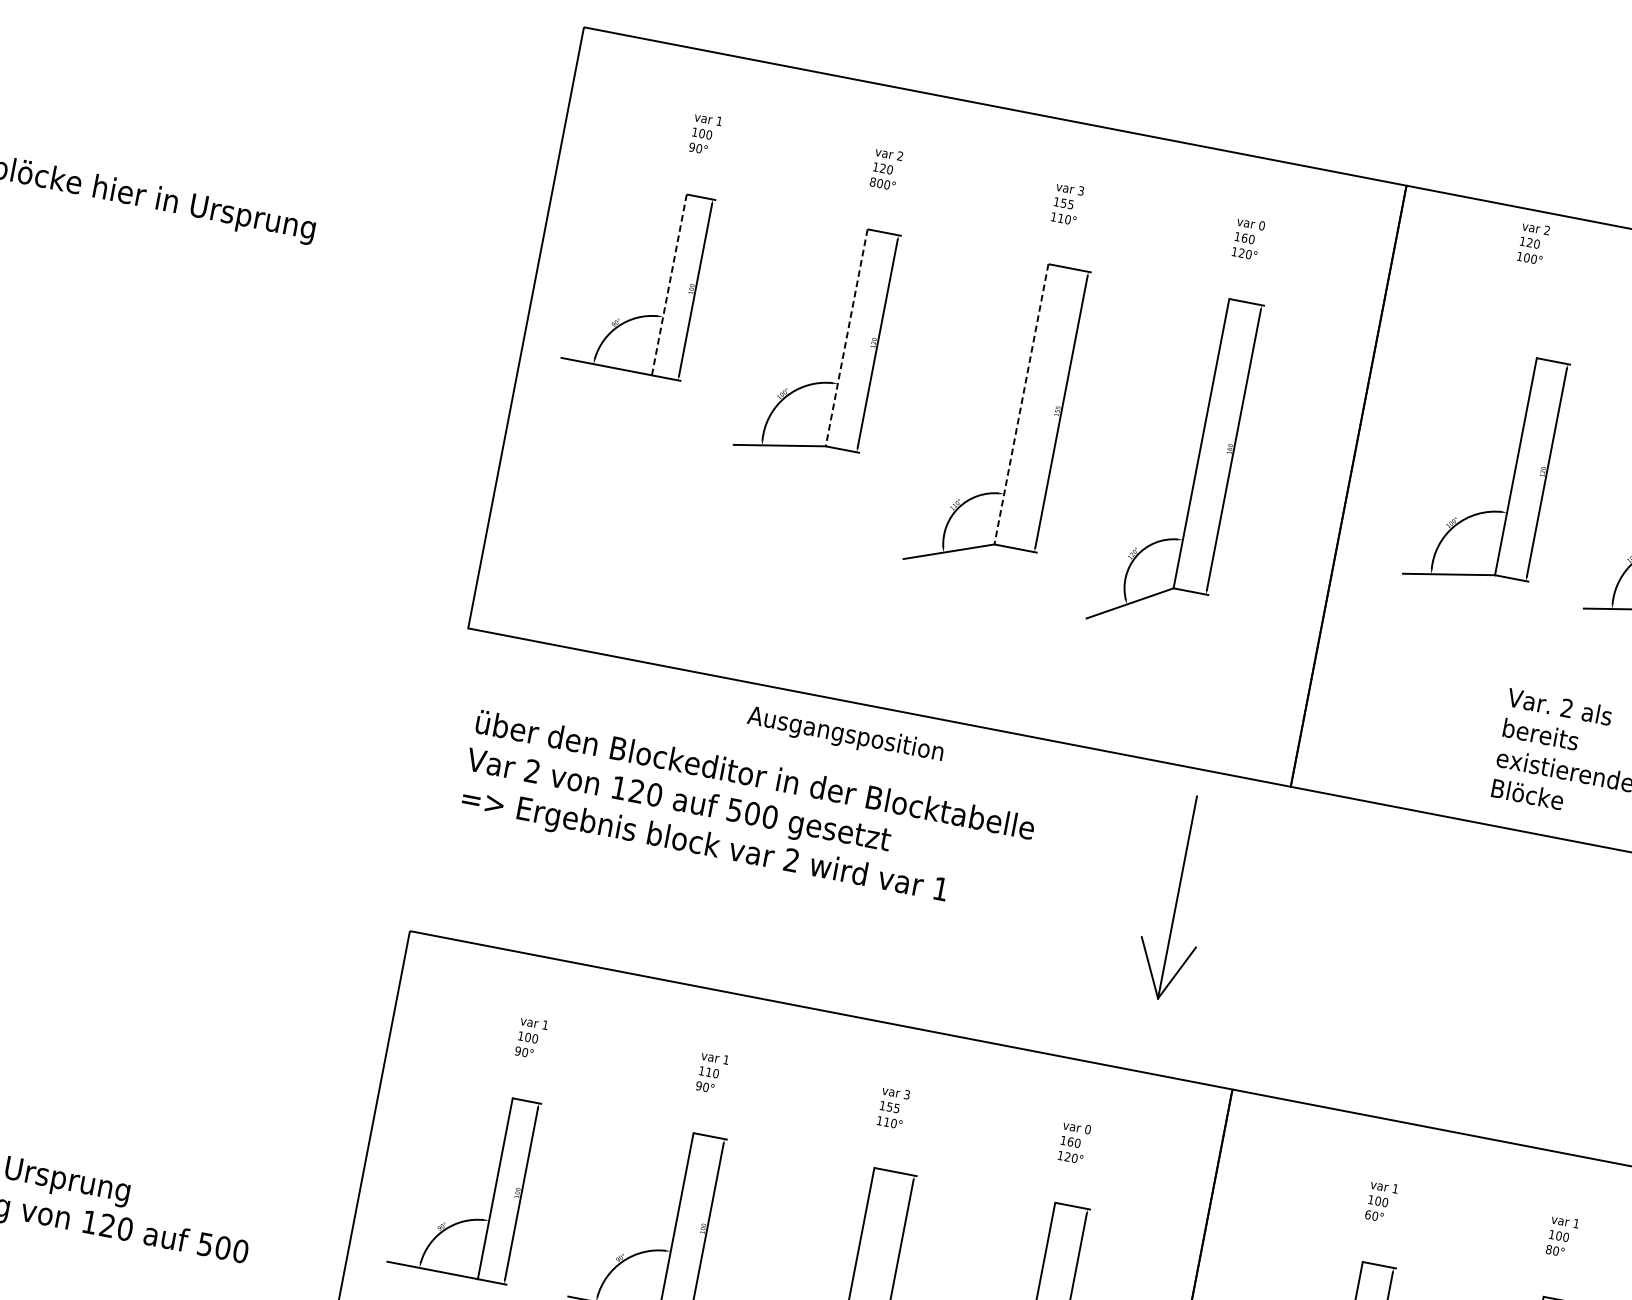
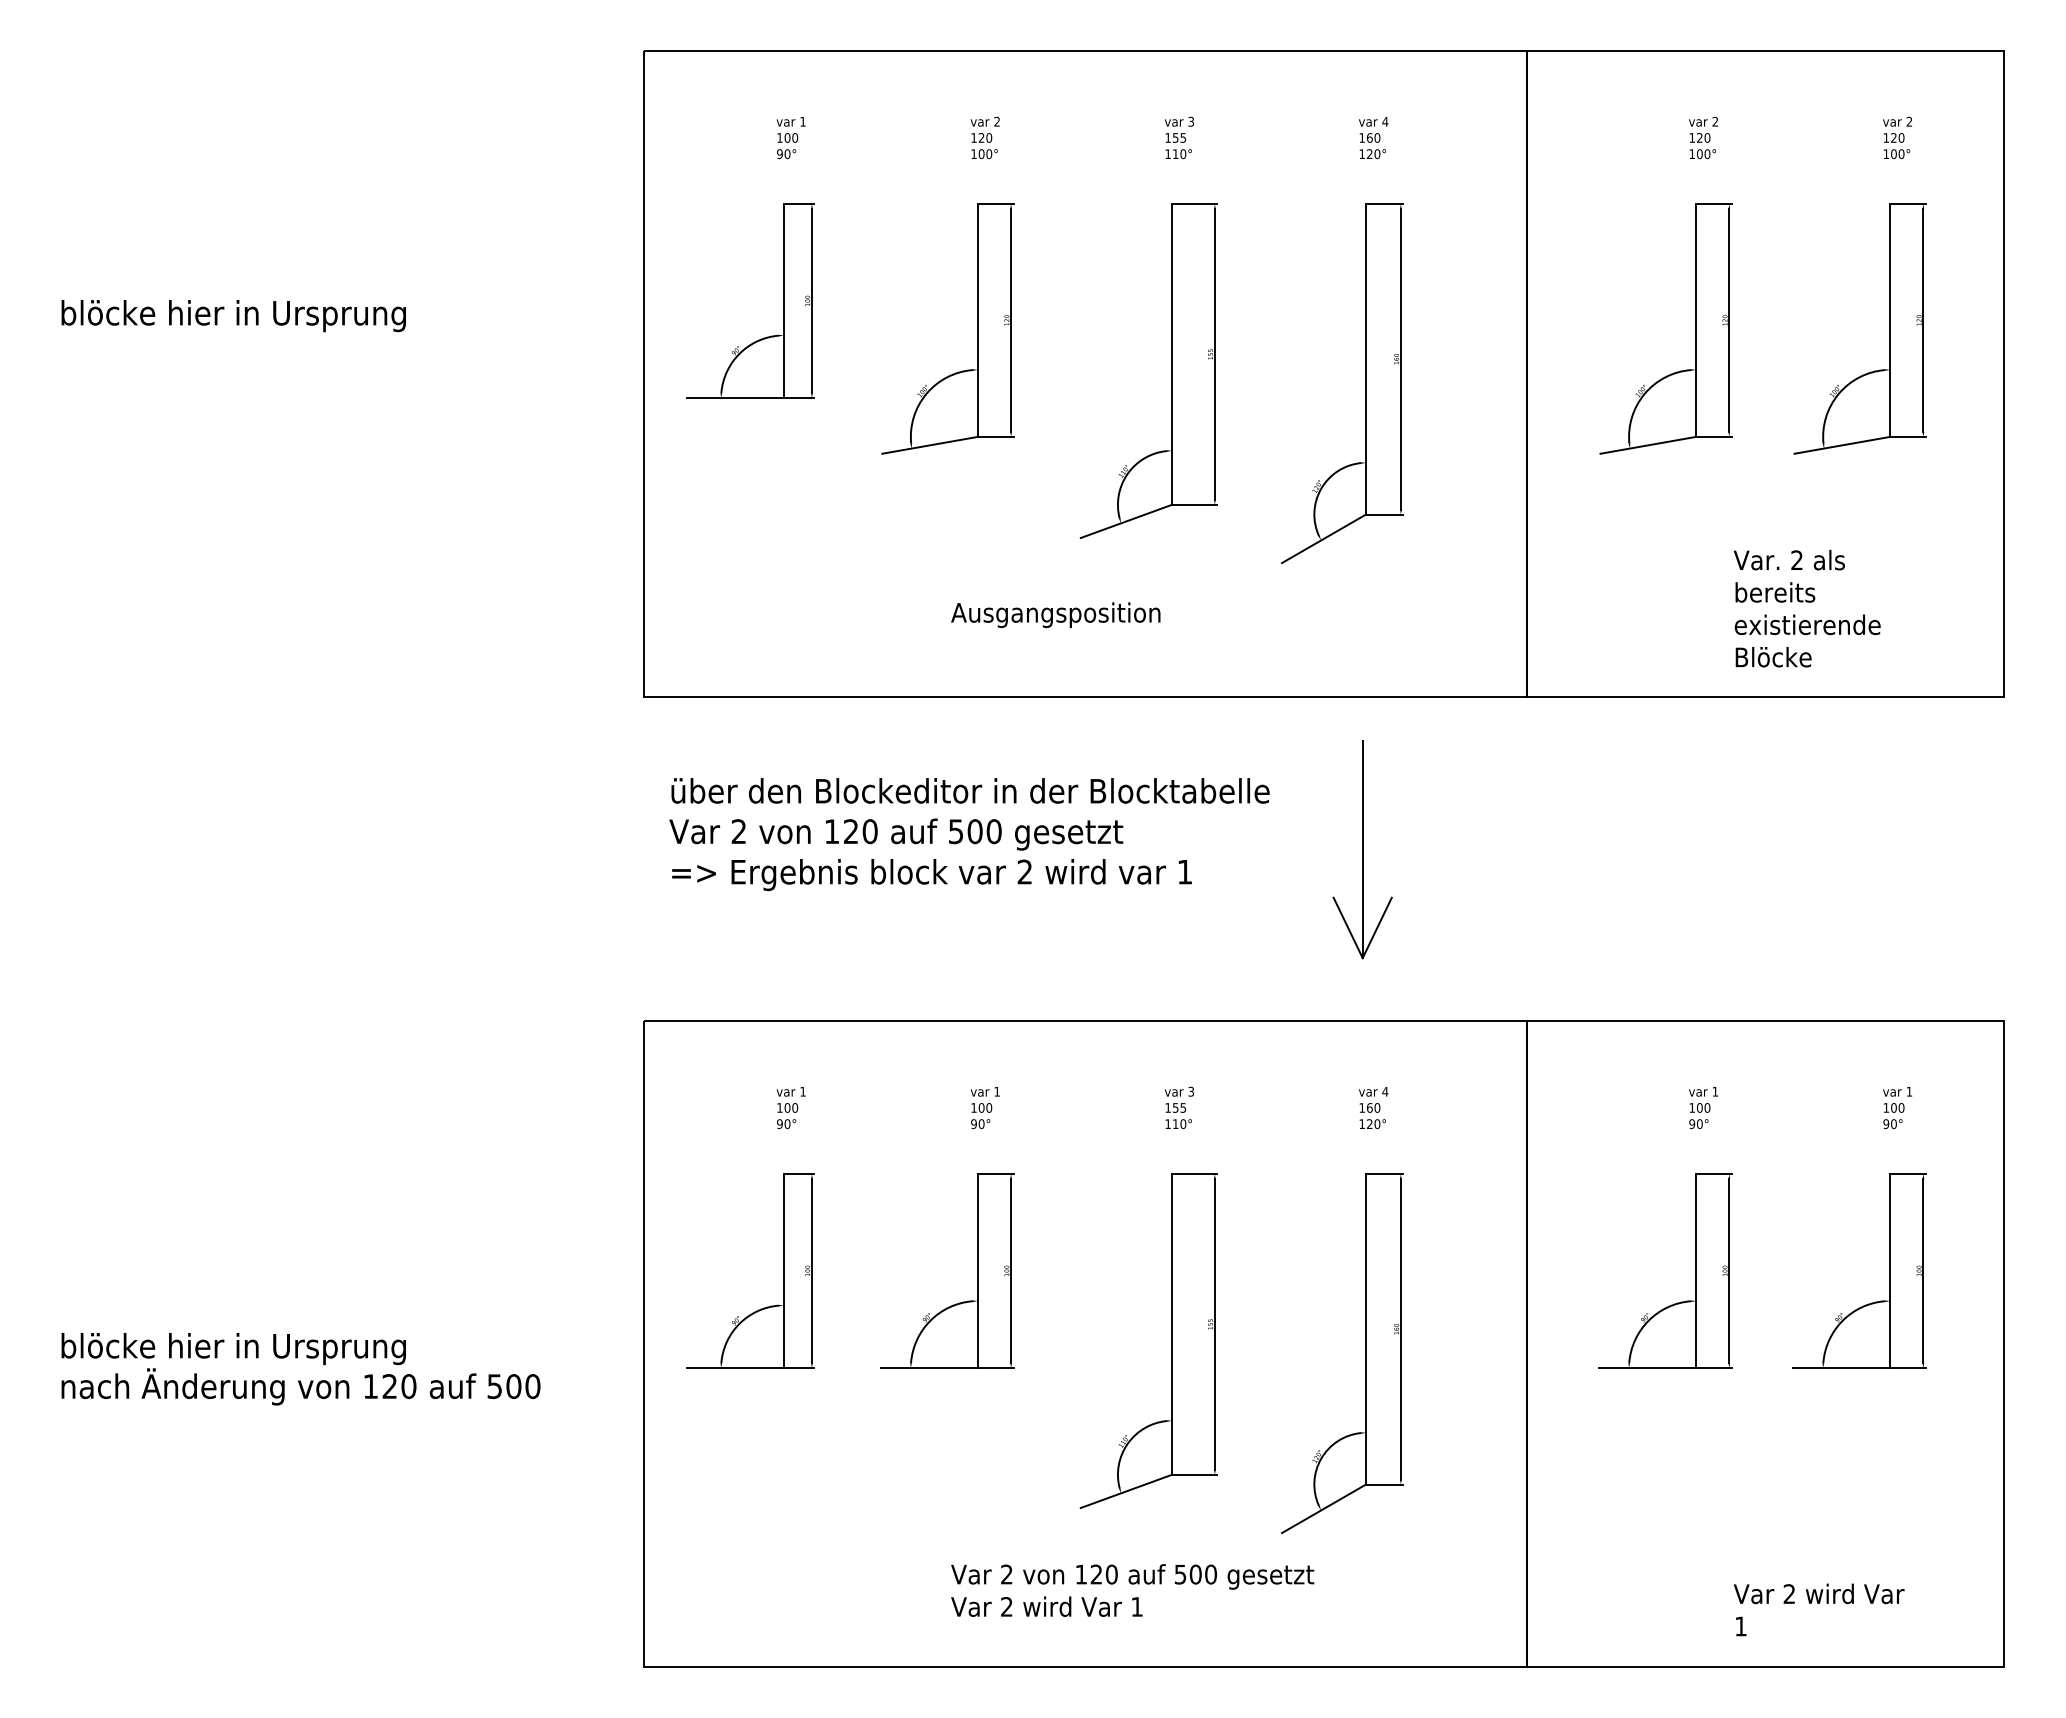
text: (872, 182) -> (973, 154), 800° -> 100°
text: (1262, 225) -> (1385, 121), 0 -> 4
text: (1533, 243) -> (1703, 137), moved
line: (669, 285) -> (783, 301), dashed -> solid
line: (846, 337) -> (977, 320), dashed -> solid
line: (1021, 404) -> (1171, 354), dashed -> solid
text: (845, 734) -> (1055, 614), moved
part: (1177, 897) -> (1362, 849), moved
text: (708, 1071) -> (981, 1107), 110 -> 100
text: (1088, 1129) -> (1385, 1091), 0 -> 4
text: (1368, 1215) -> (1692, 1124), 60° -> 90°
text: (1549, 1250) -> (1886, 1124), 80° -> 90°

